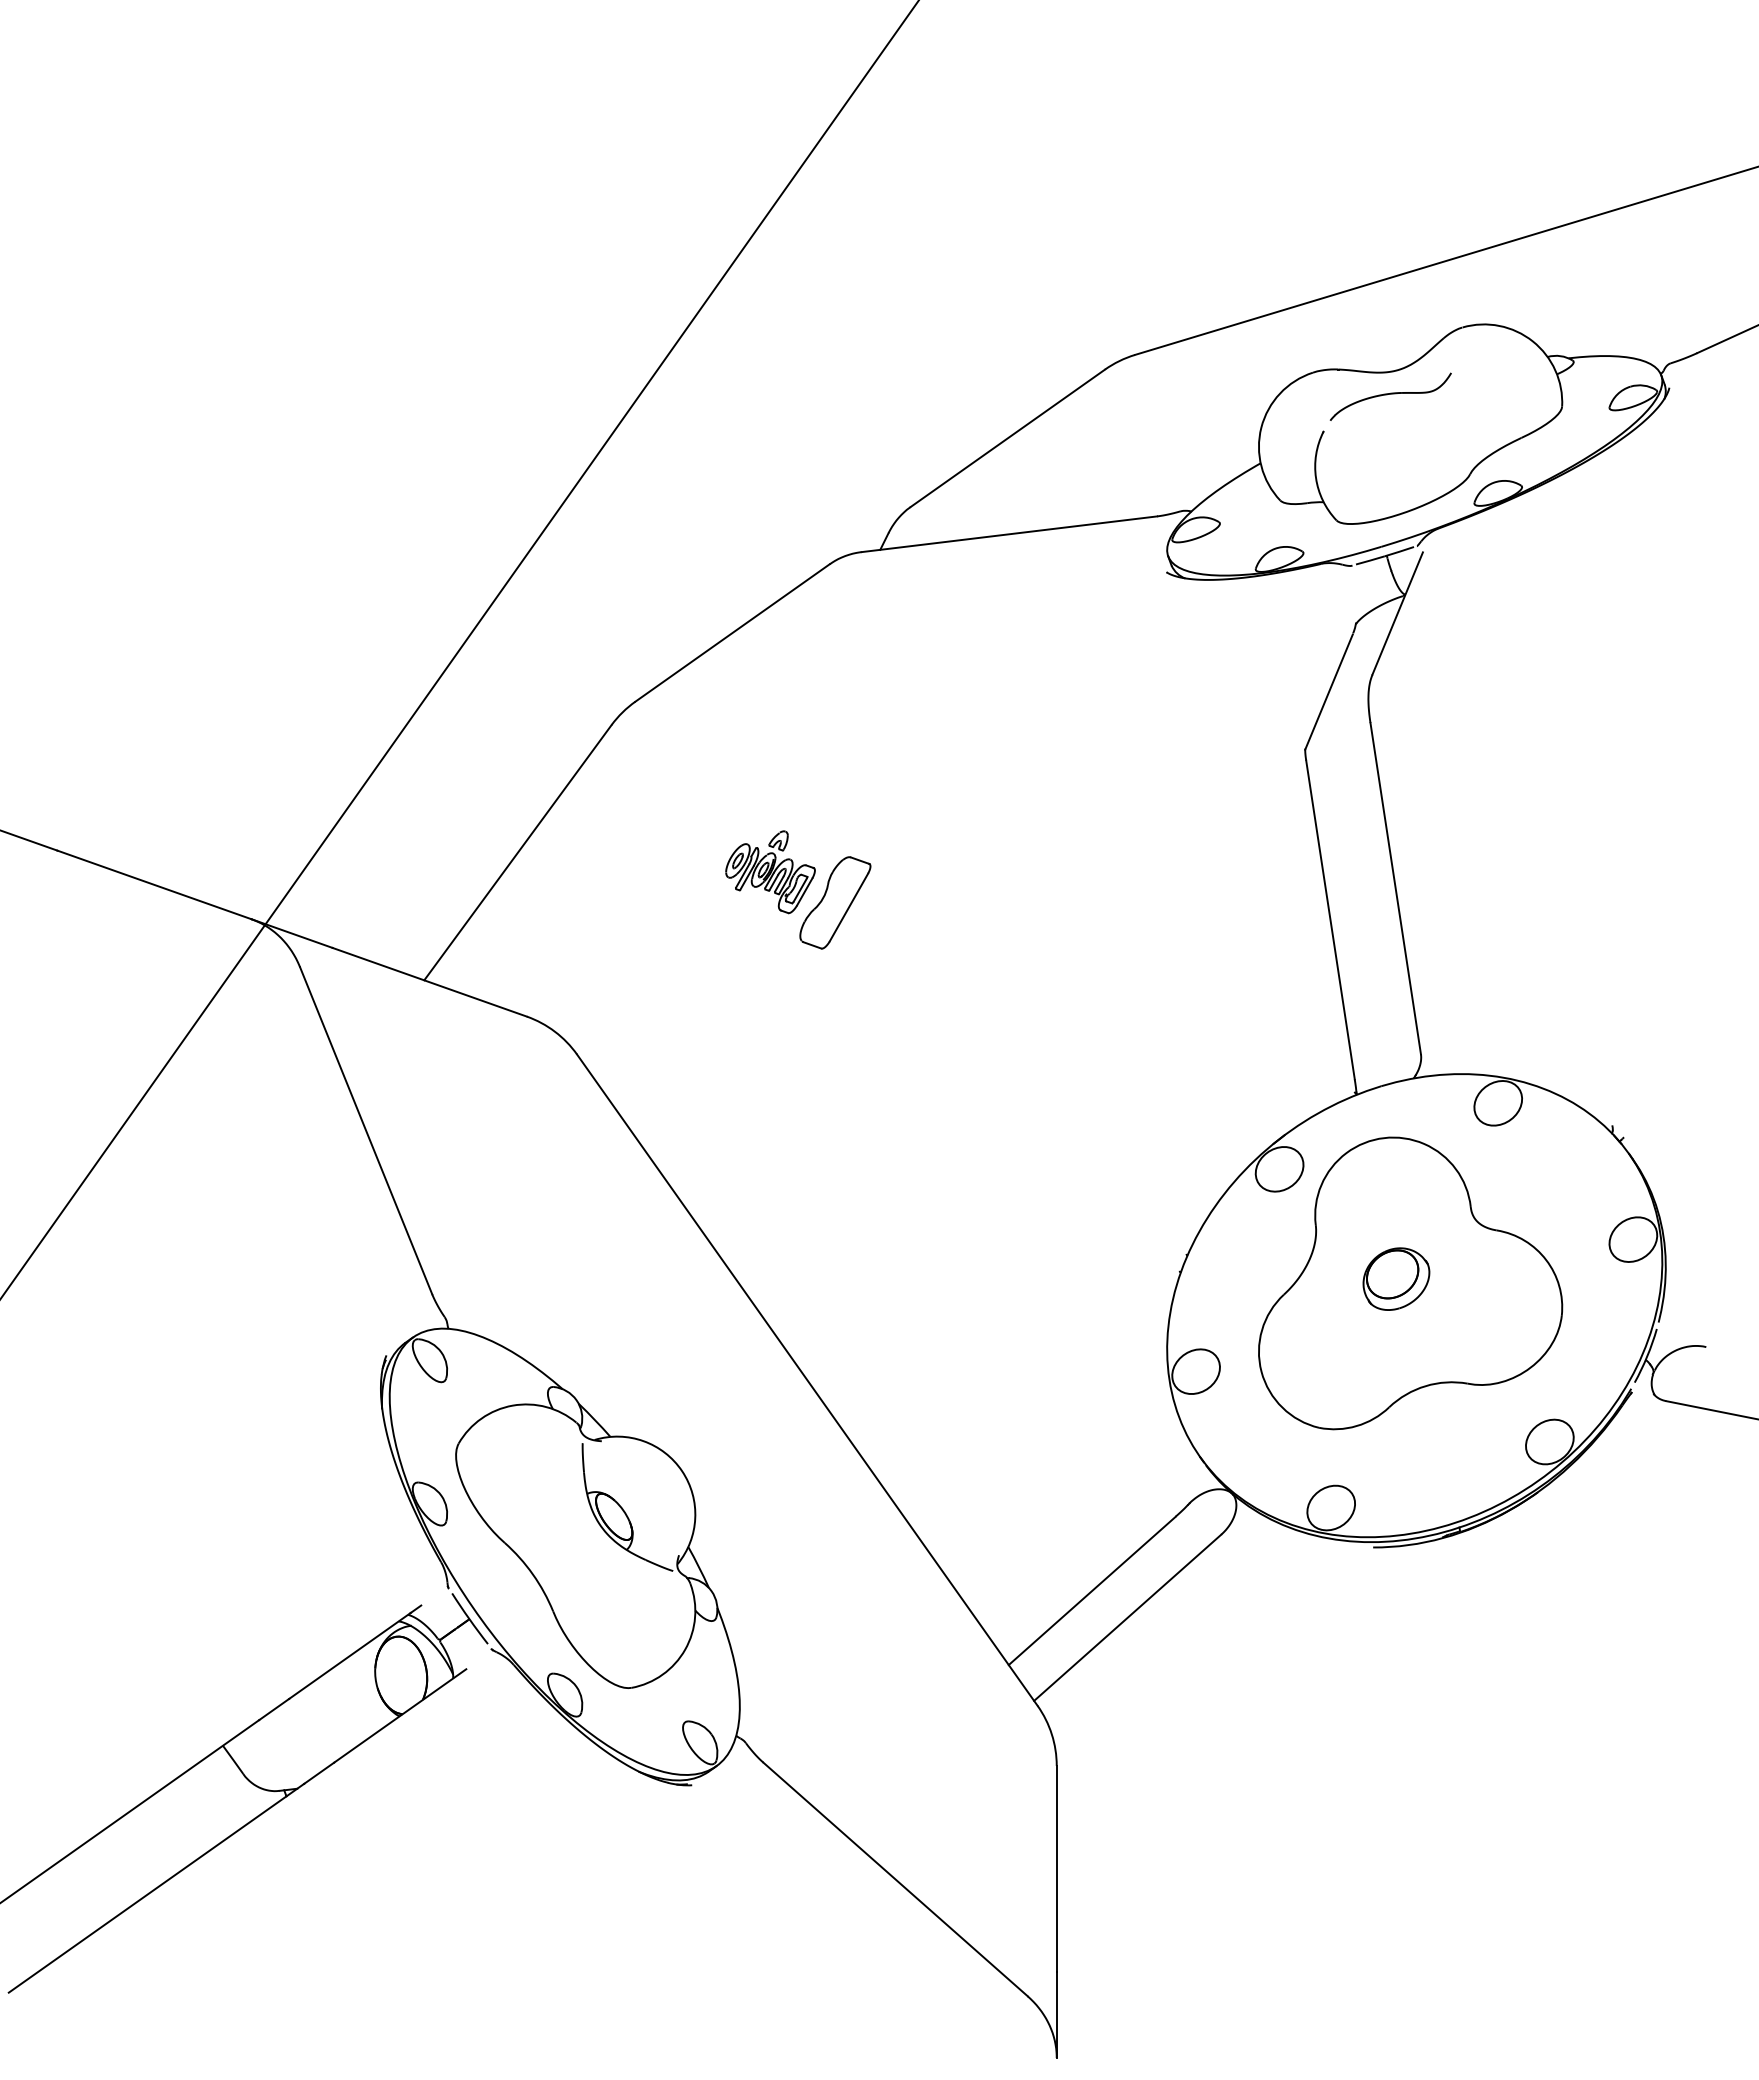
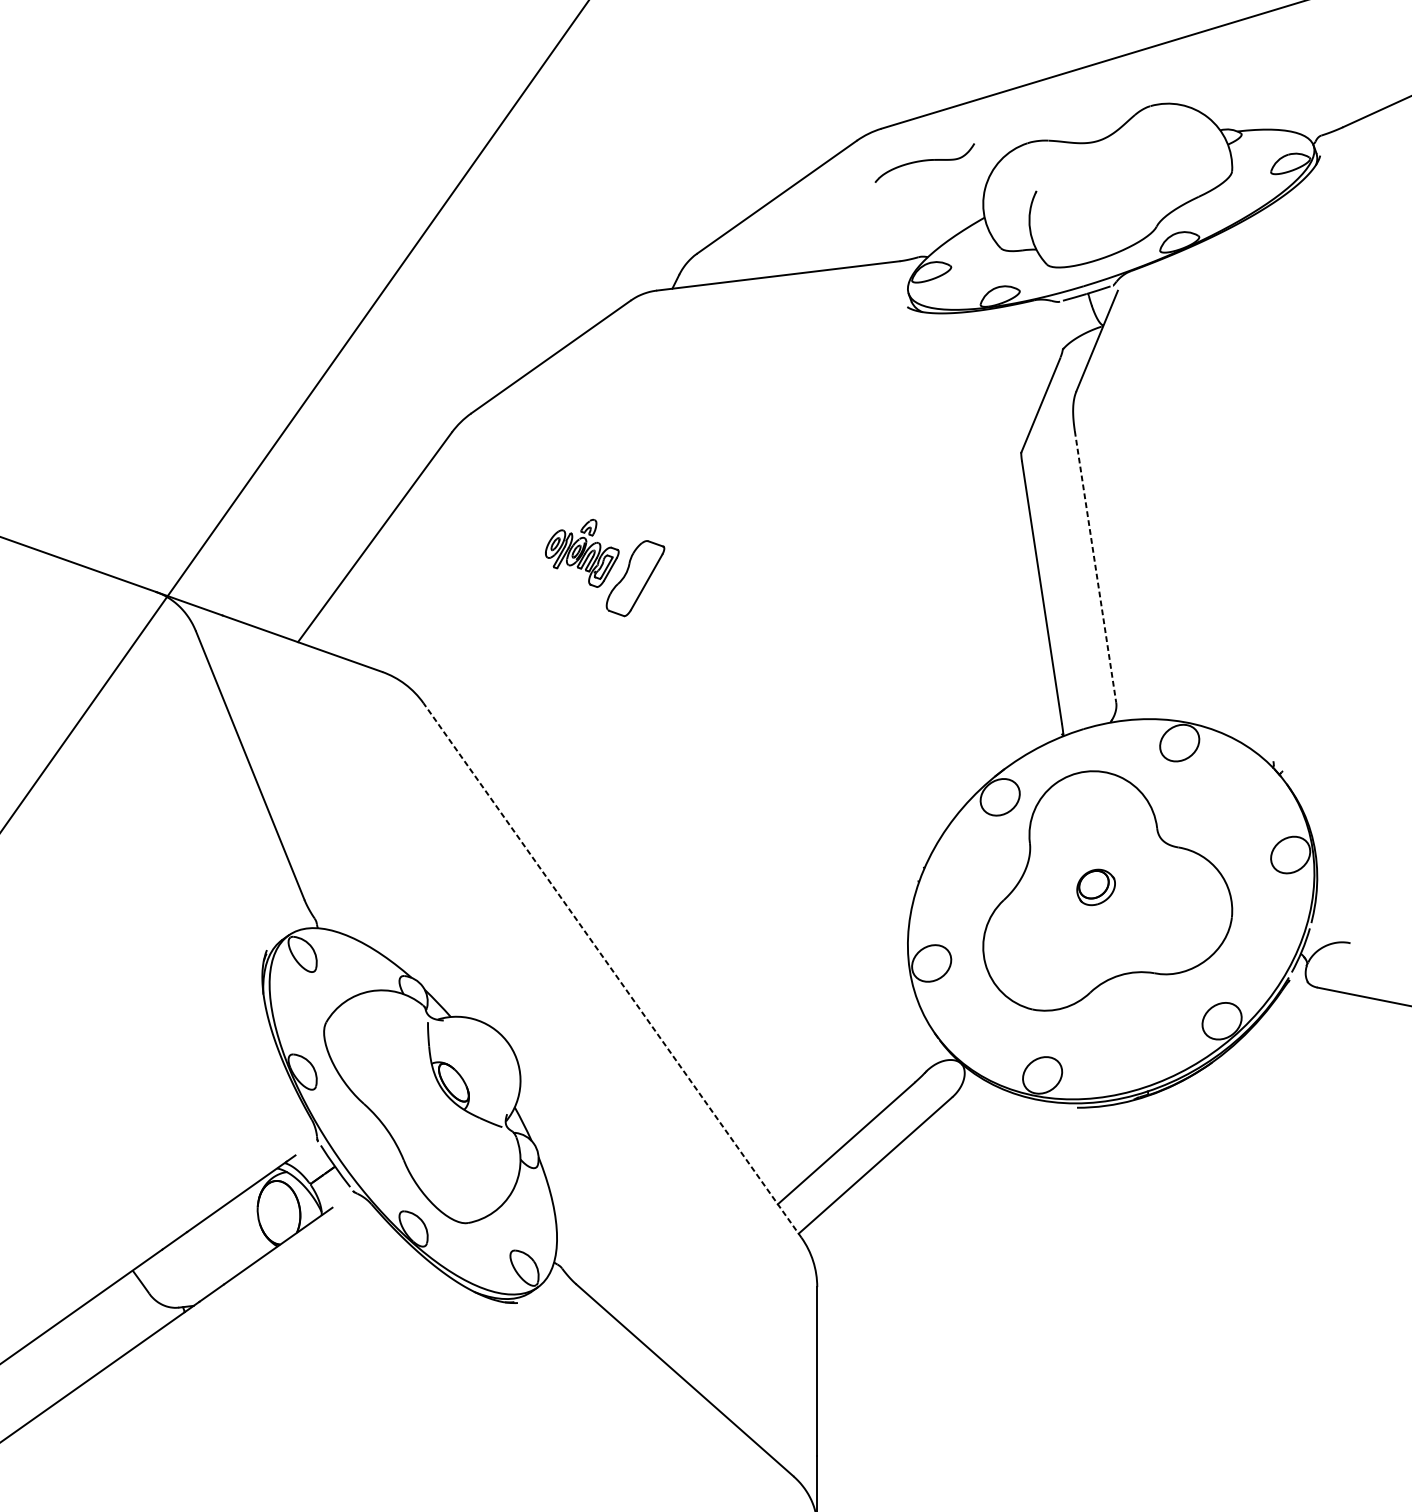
part: (1390, 396) -> (924, 162), moved
line: (1395, 889) -> (1095, 567), solid -> dashed
part: (1396, 1278) -> (1096, 886), size x0.7
line: (807, 1380) -> (612, 970), solid -> dashed

